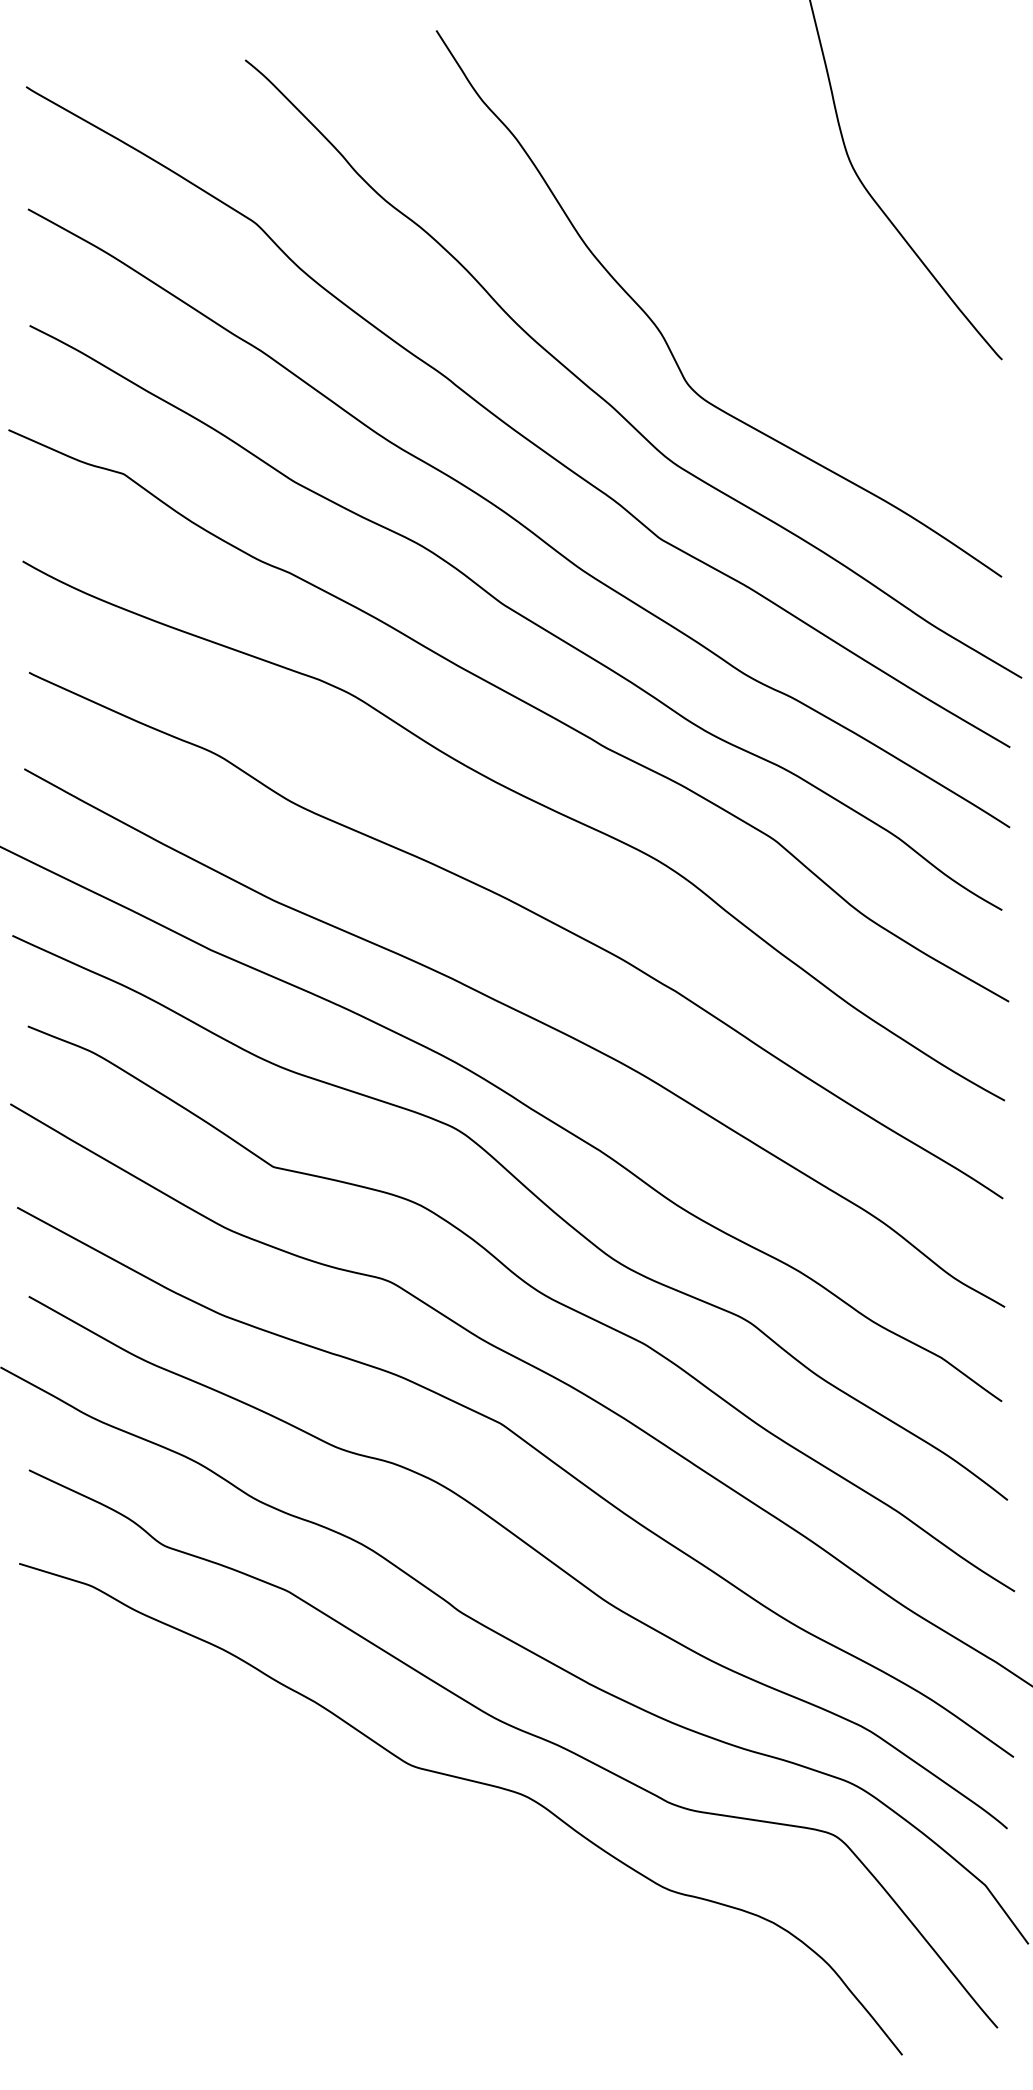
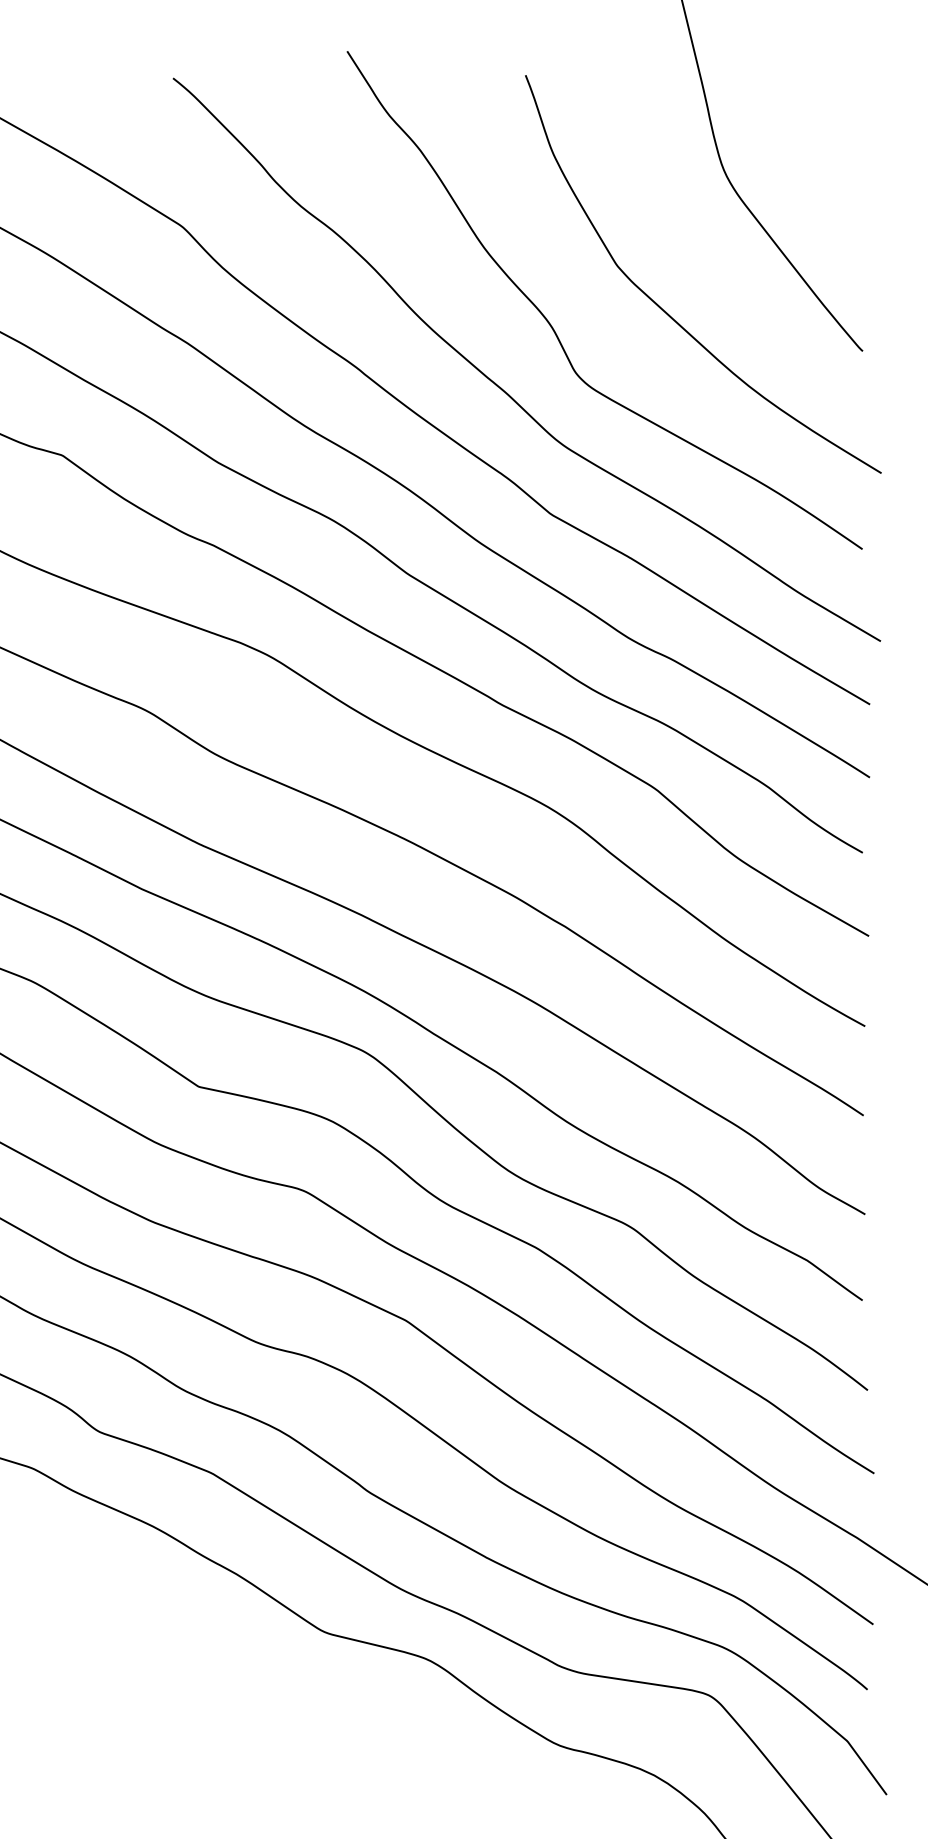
curve: (792, 321) -> (671, 316), added

